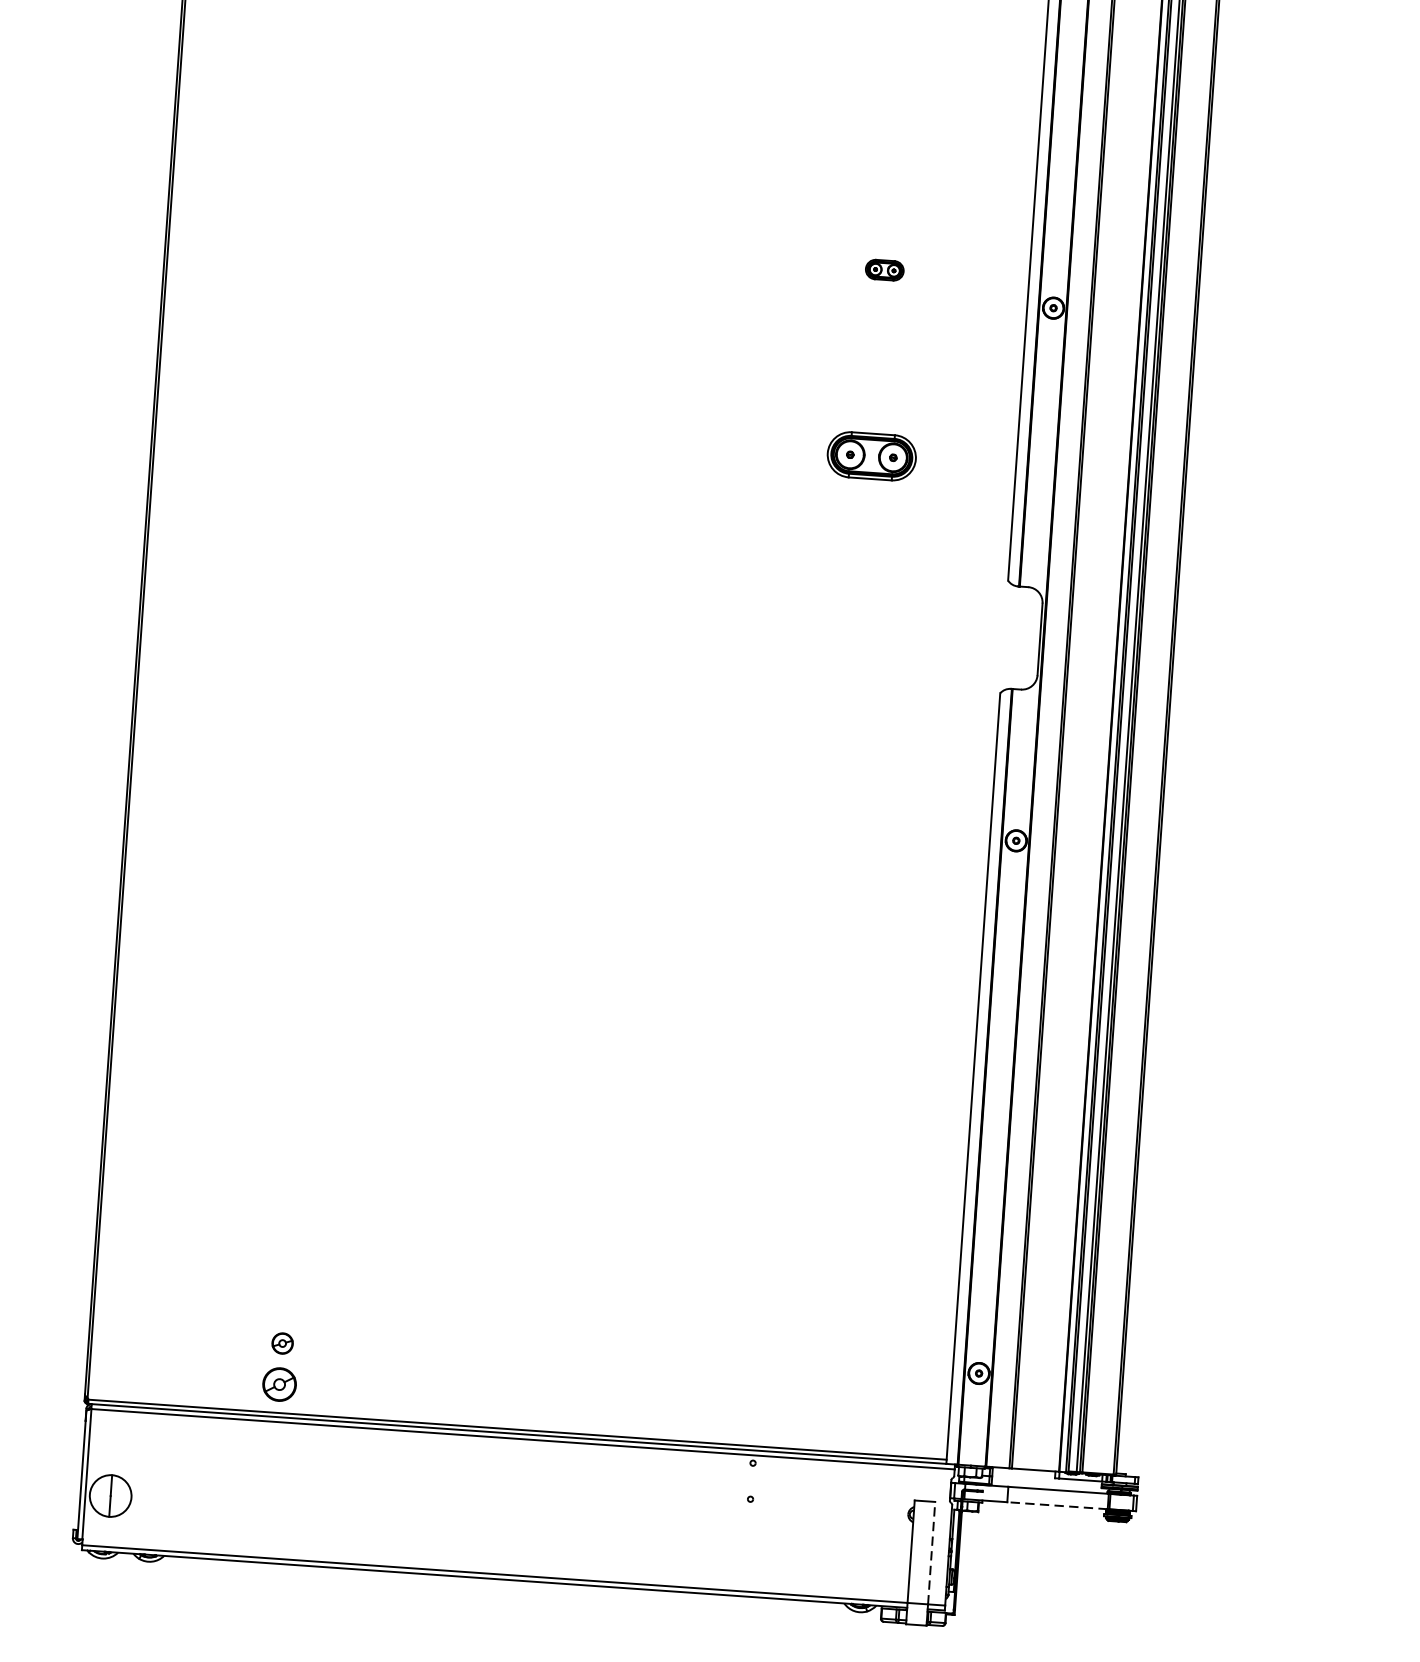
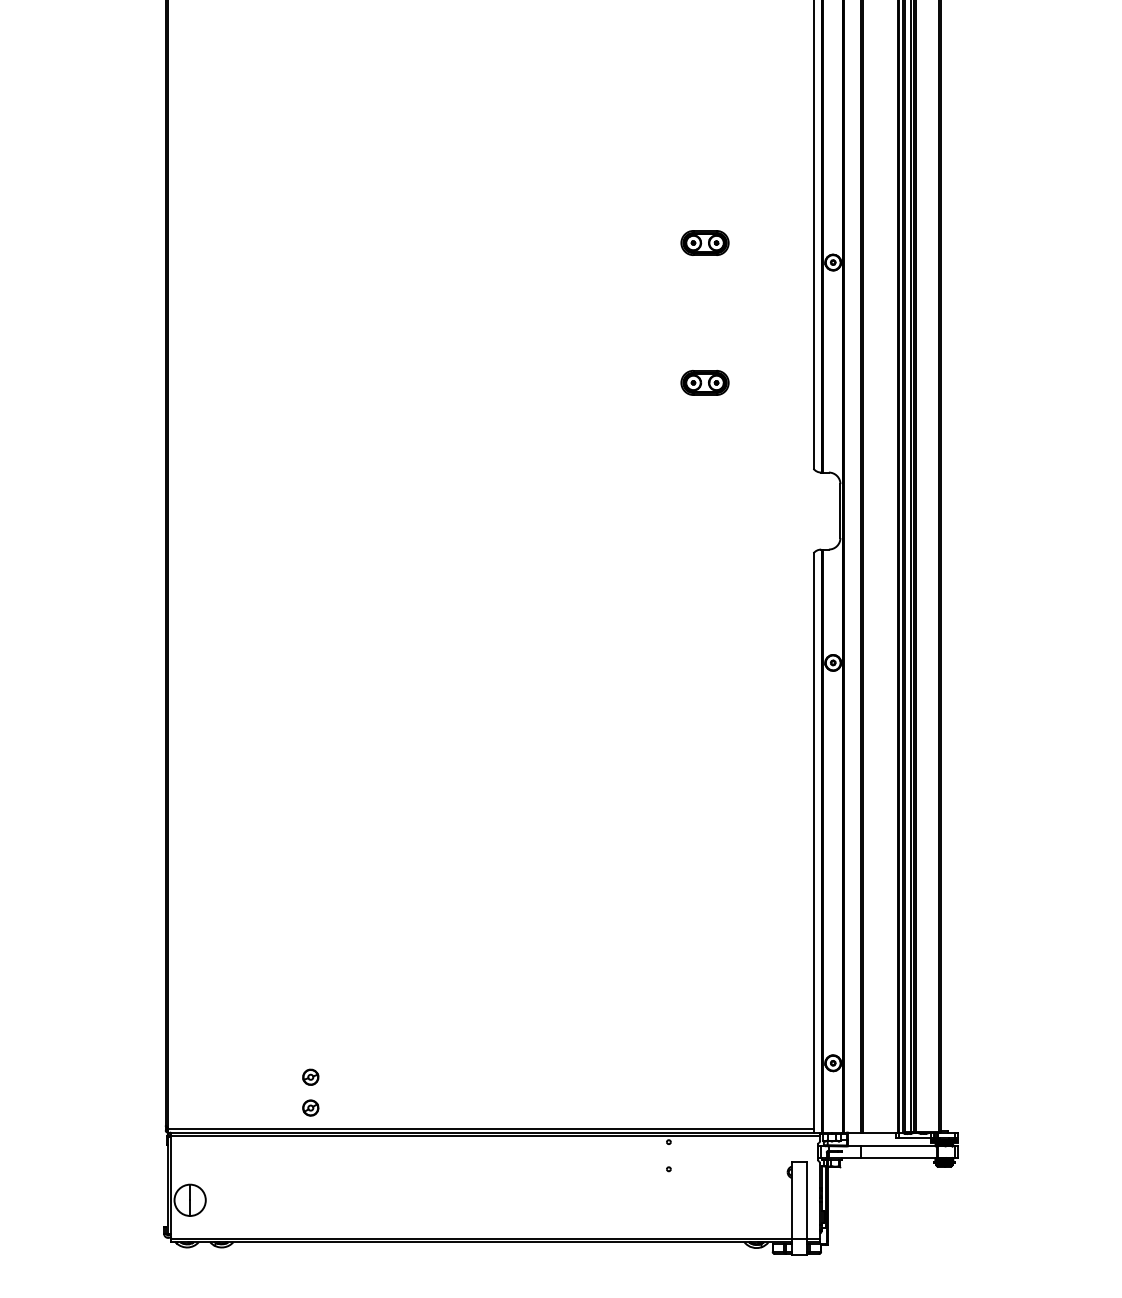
part: (884, 269) -> (704, 242), size x1.67
part: (871, 455) -> (704, 382), size x0.71
part: (279, 1383) -> (310, 1107), size x0.62
line: (1057, 1506) -> (898, 1158), dashed -> solid
line: (932, 1552) -> (807, 1199), dashed -> solid

